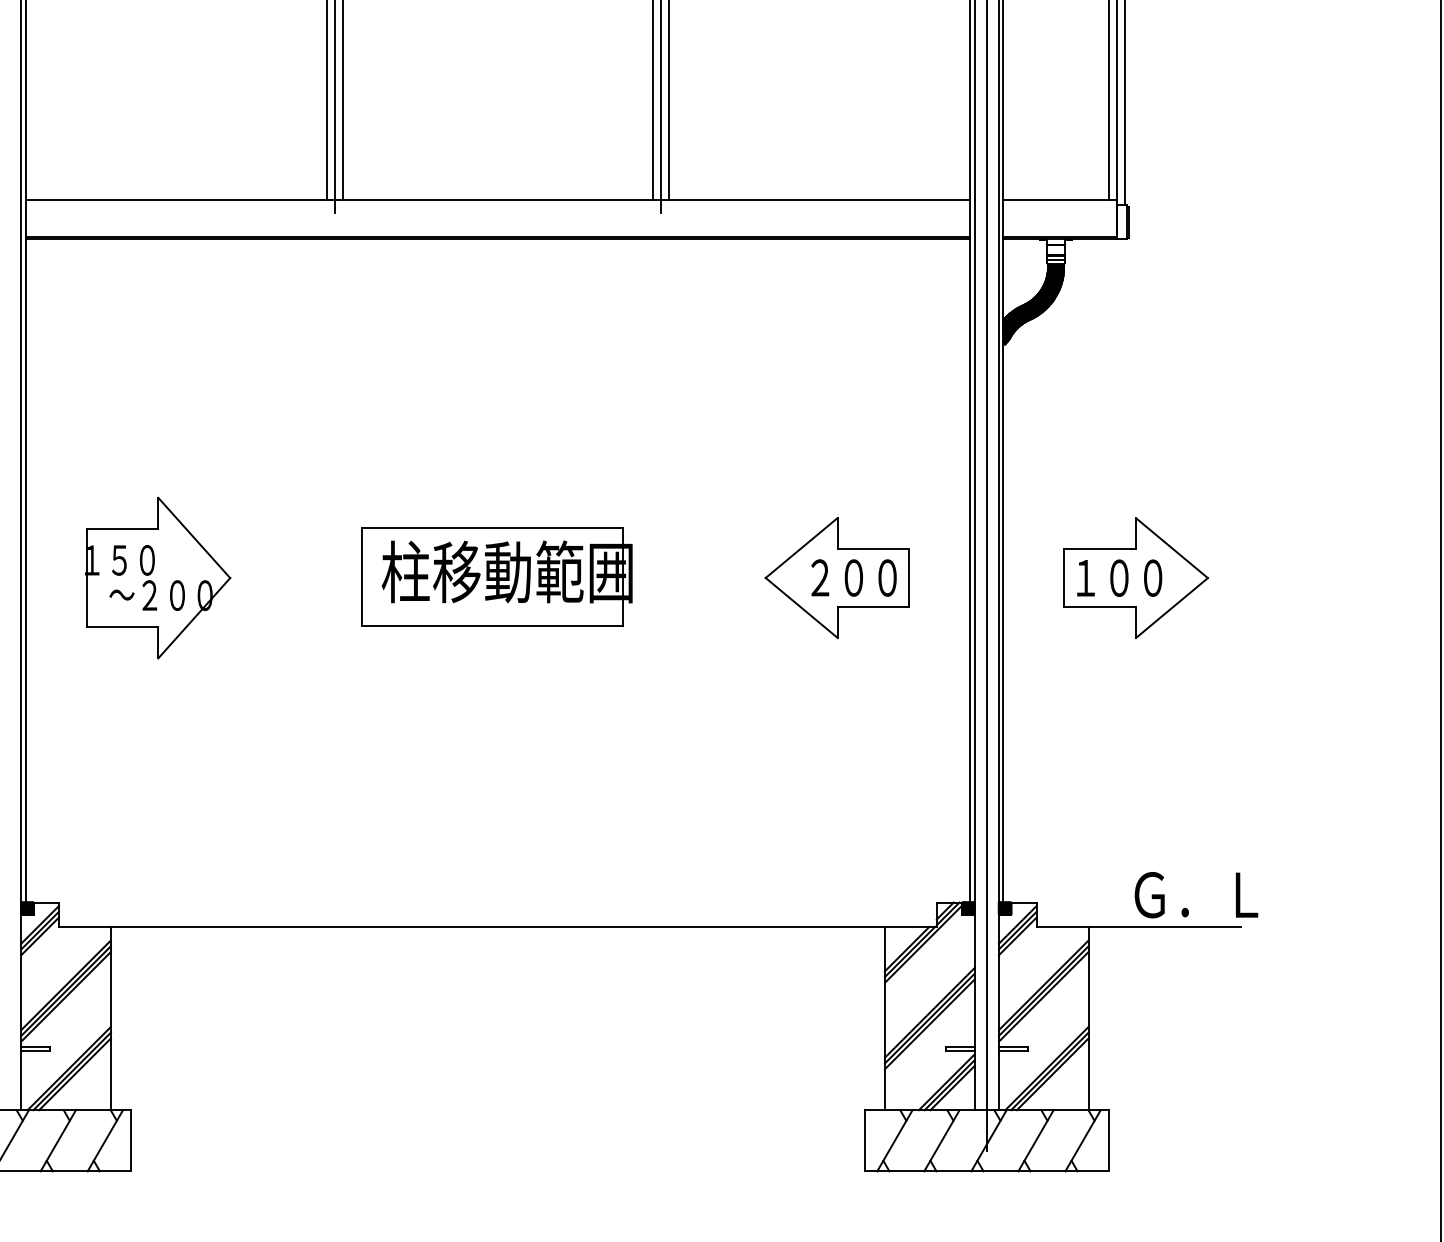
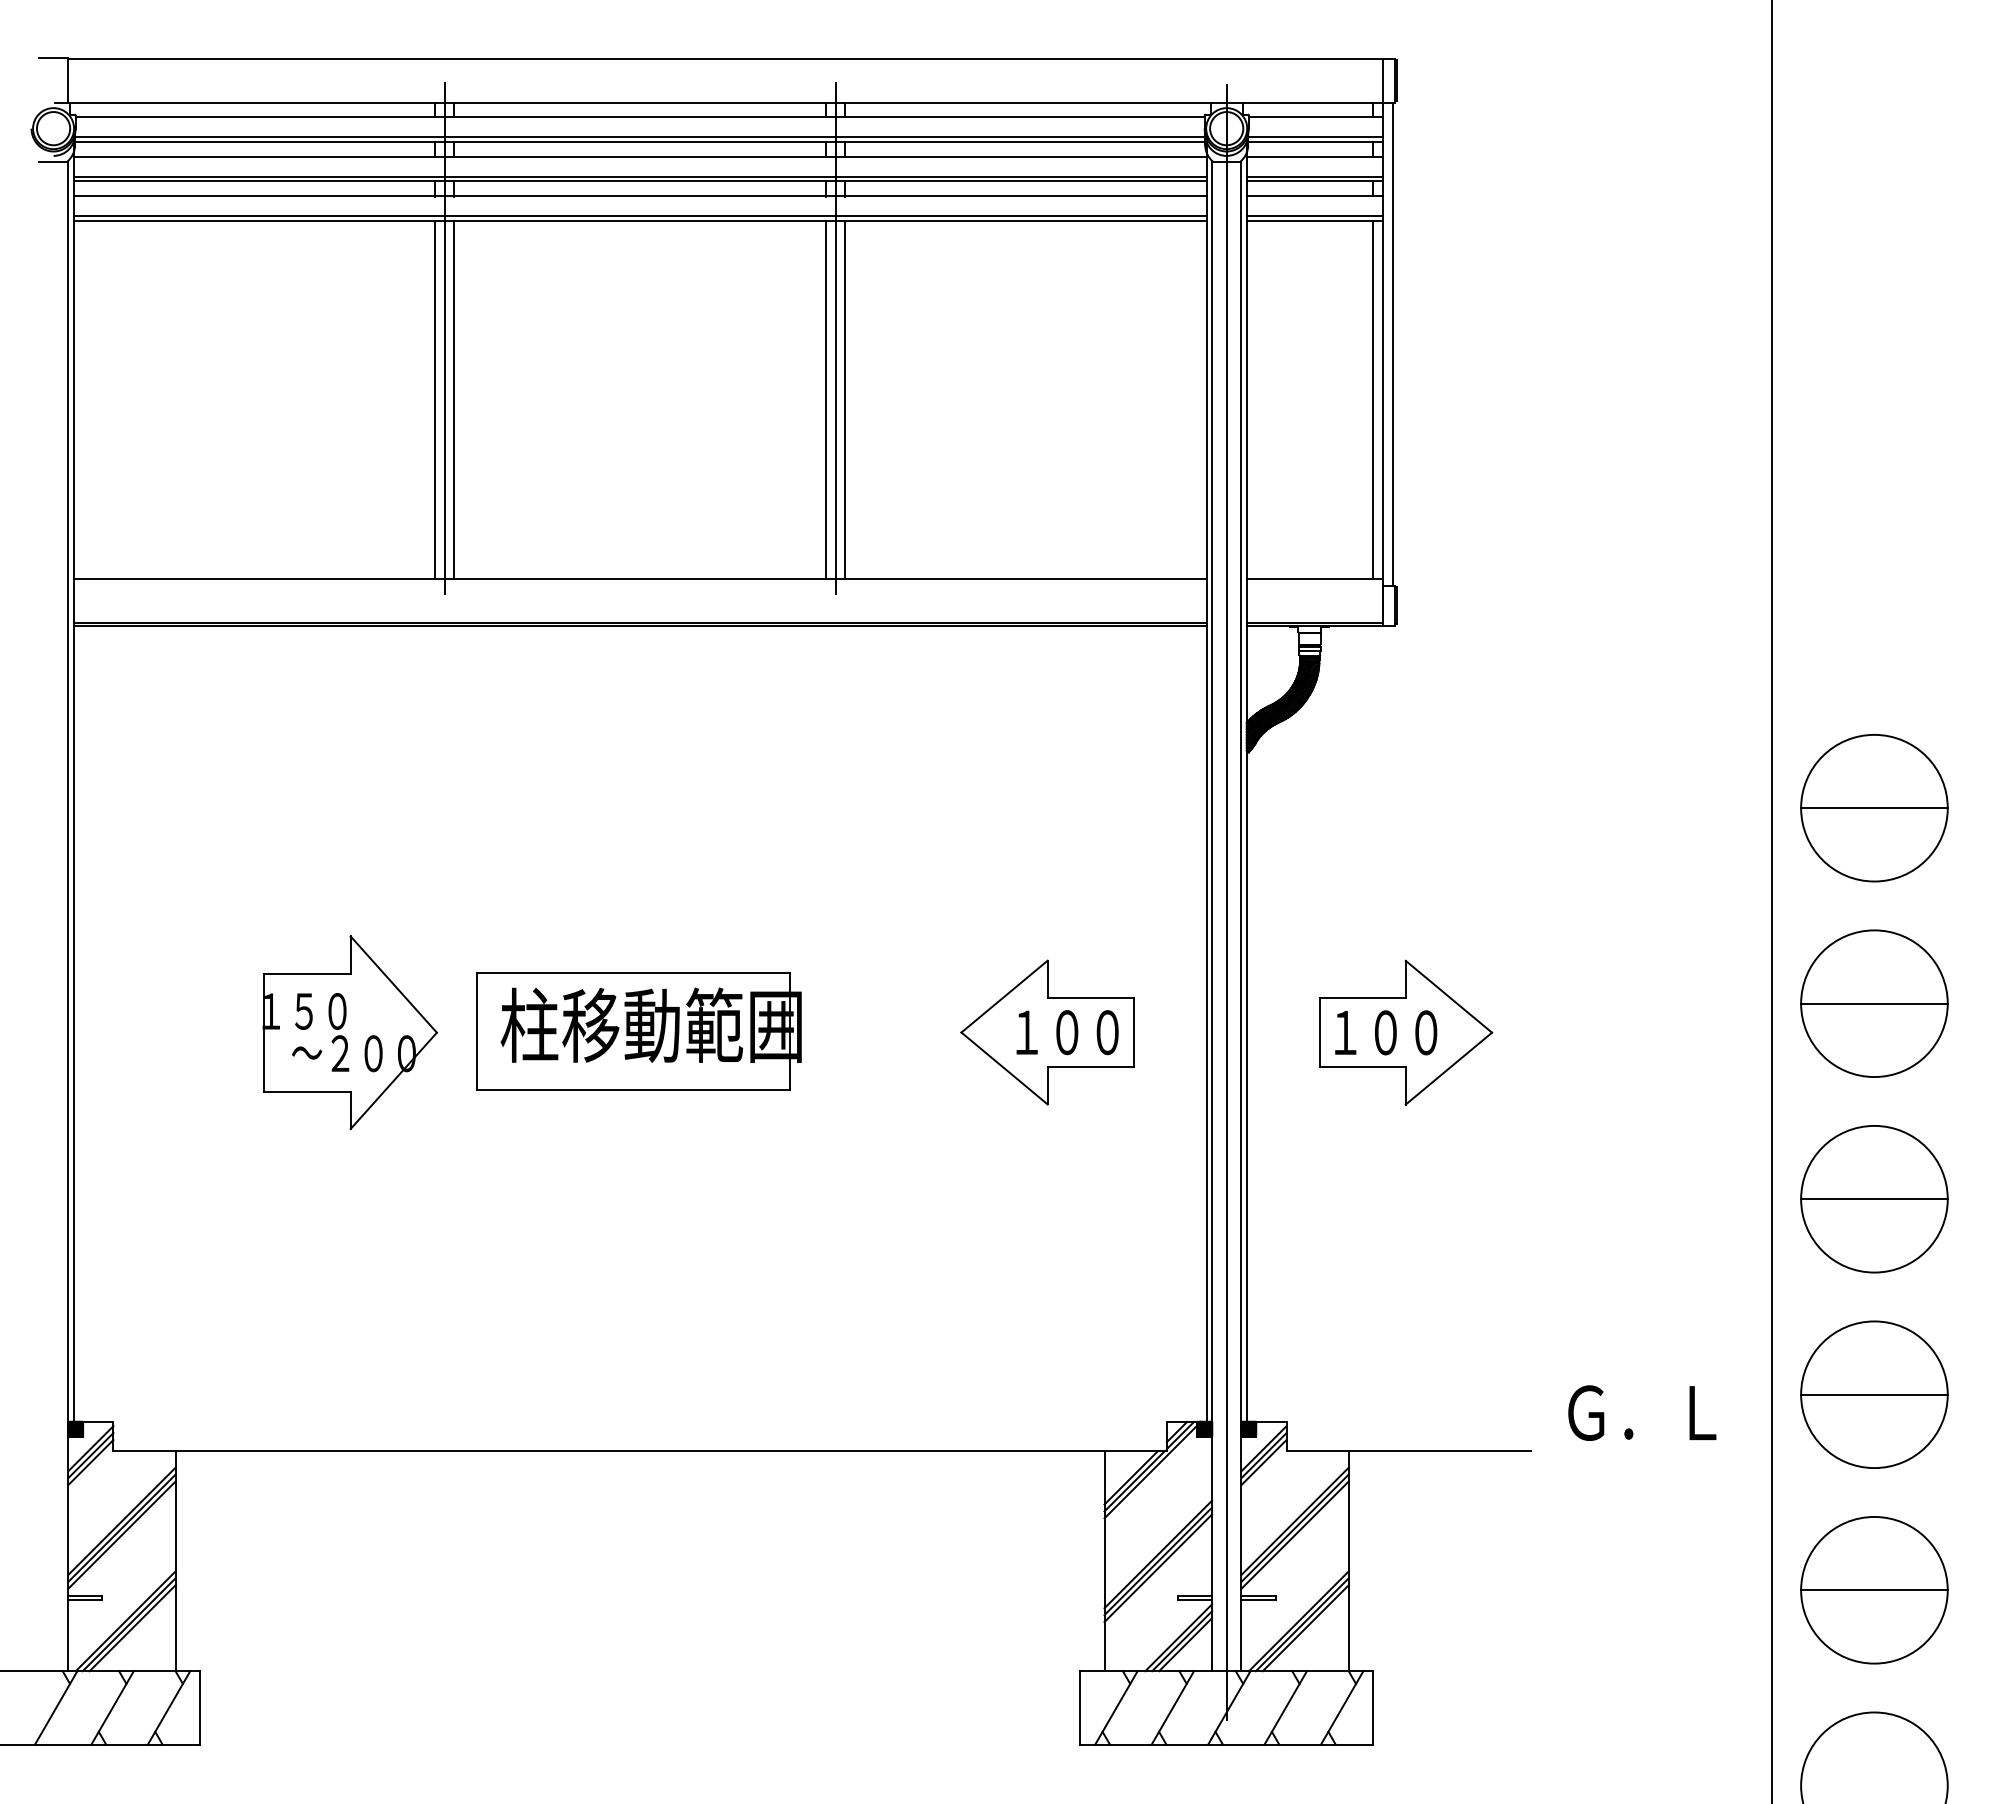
part: (158, 577) -> (350, 1032), moved
text: (819, 577) -> (1026, 1031), ２００ -> １００
text: (1196, 894) -> (1642, 1412), moved

